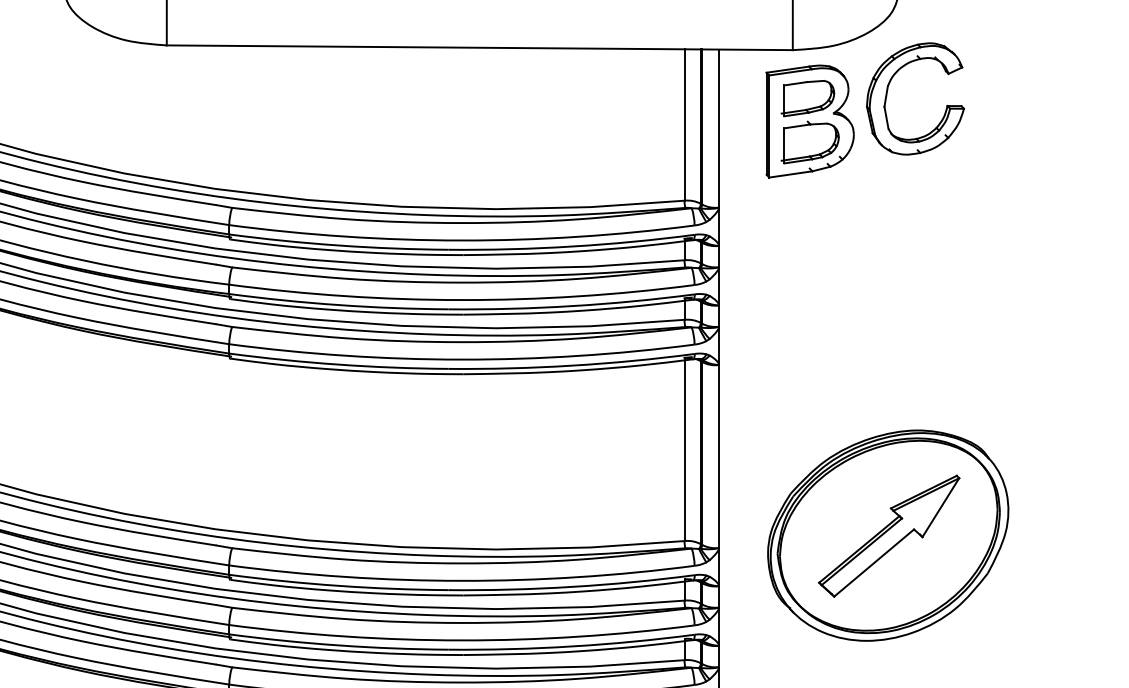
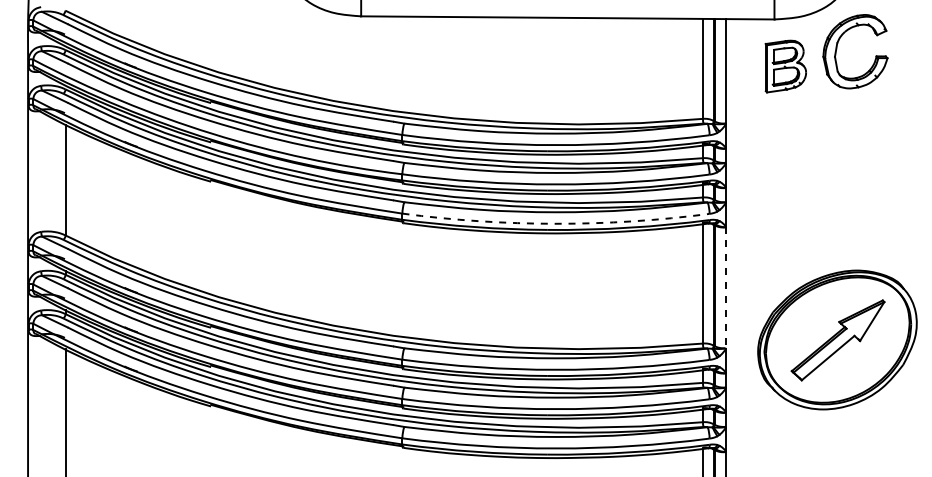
part: (809, 121) -> (785, 66), size x0.7
arc: (462, 359) -> (556, 223), solid -> dashed
line: (718, 457) -> (725, 288), solid -> dashed

